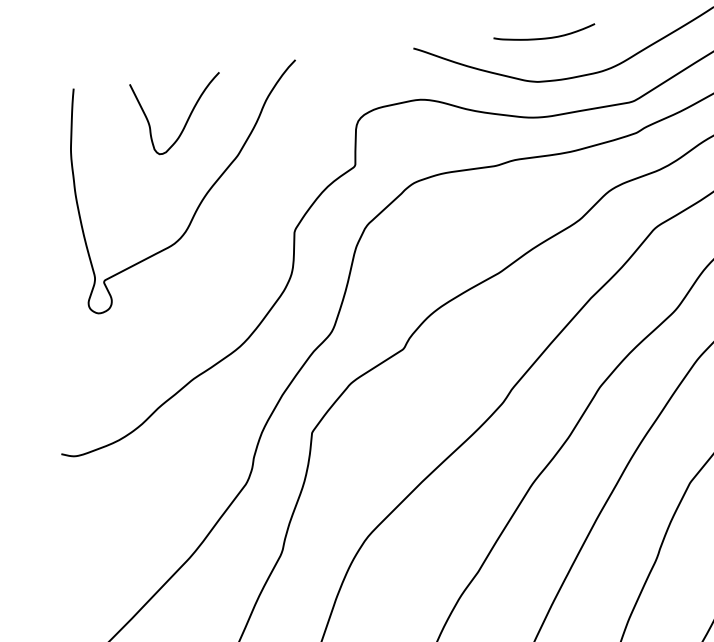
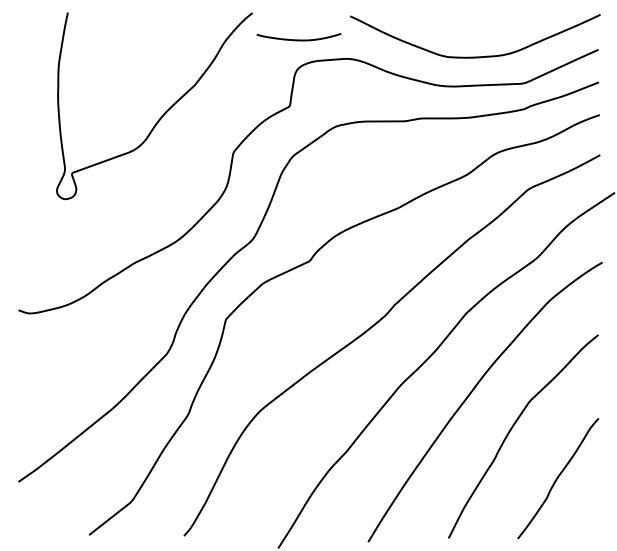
curve: (544, 37) -> (298, 39), moved
curve: (187, 118) -> (157, 49), removed

